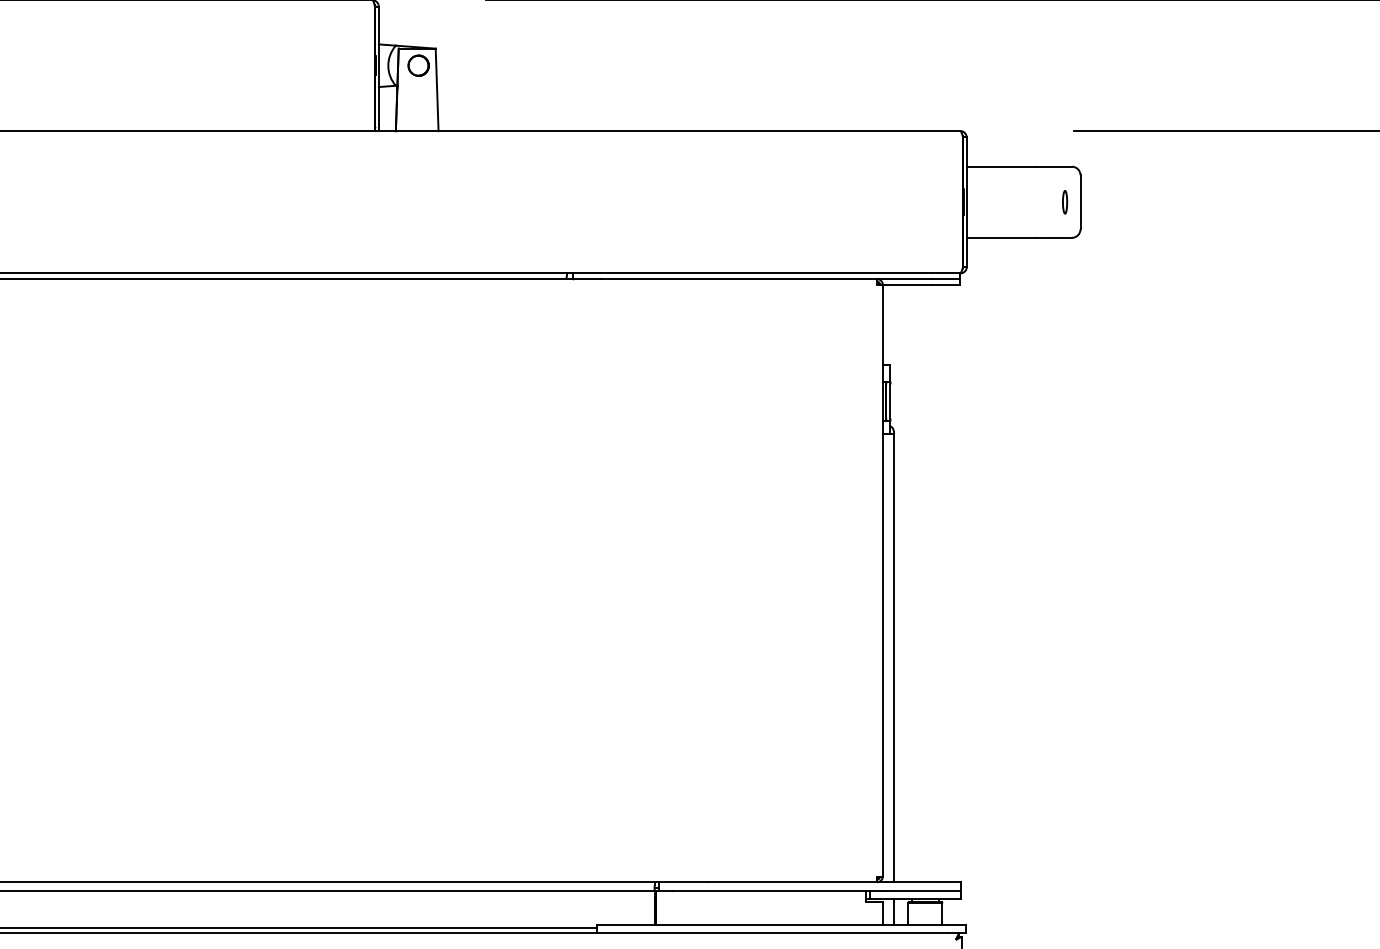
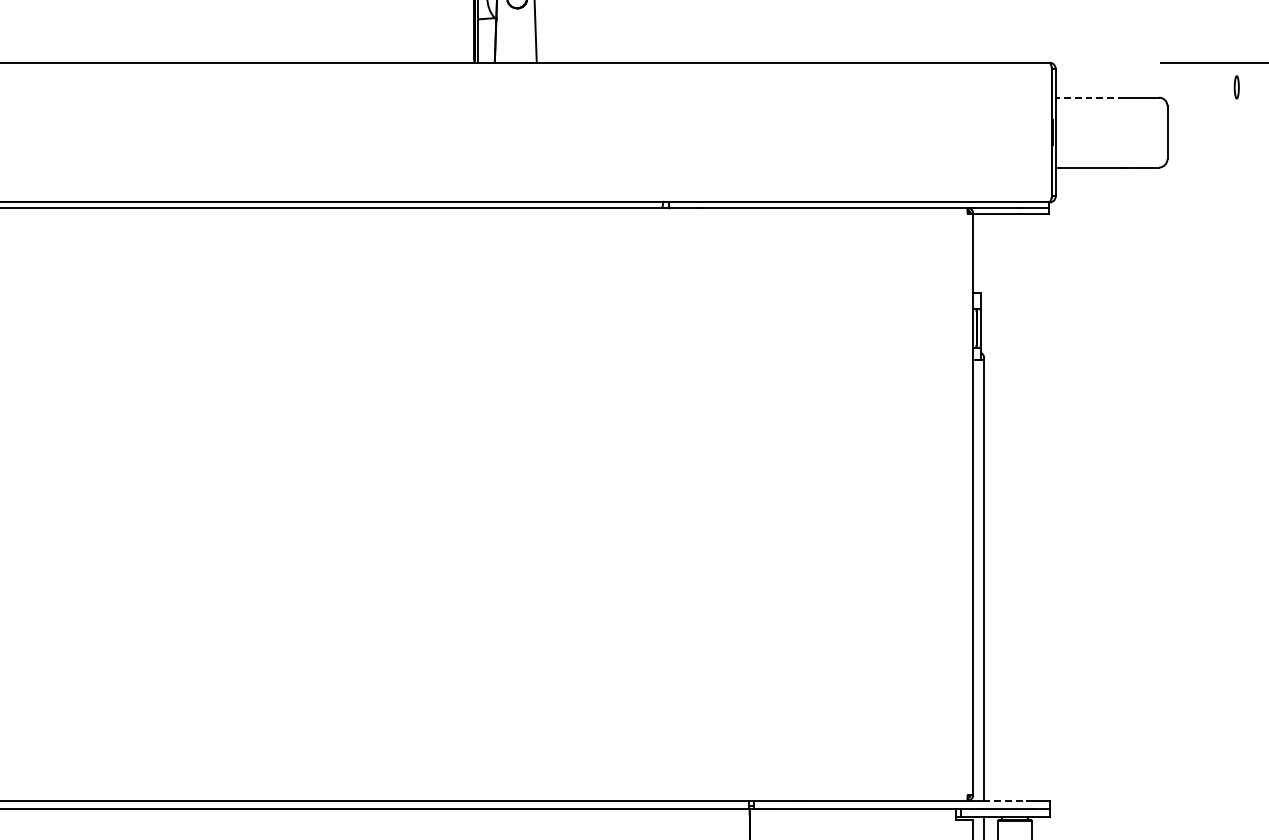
line: (1001, 166) -> (1089, 97), solid -> dashed
part: (1065, 202) -> (1237, 87), moved
line: (917, 882) -> (1007, 800), solid -> dashed

